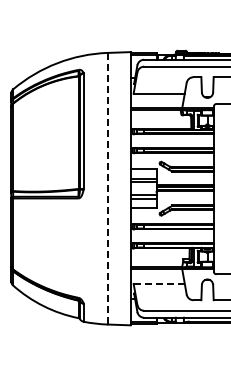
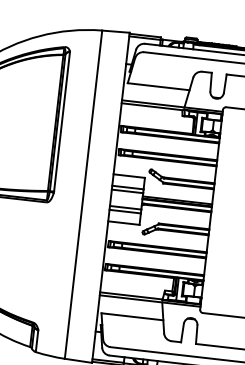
line: (107, 188) -> (83, 194), dashed -> solid
line: (159, 283) -> (132, 316), dashed -> solid

